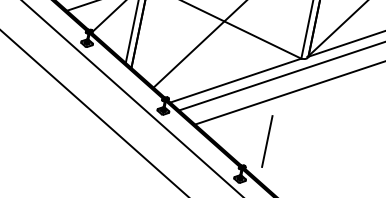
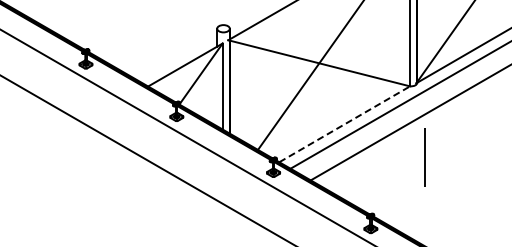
line: (235, 80) -> (344, 124), solid -> dashed
line: (267, 141) -> (424, 157), moved

